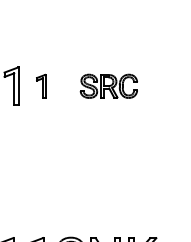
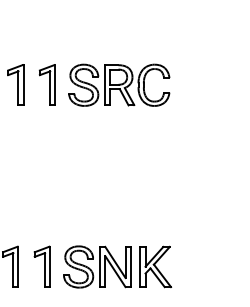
part: (40, 85) -> (46, 84), size x1.67
part: (109, 85) -> (119, 84), size x1.67

